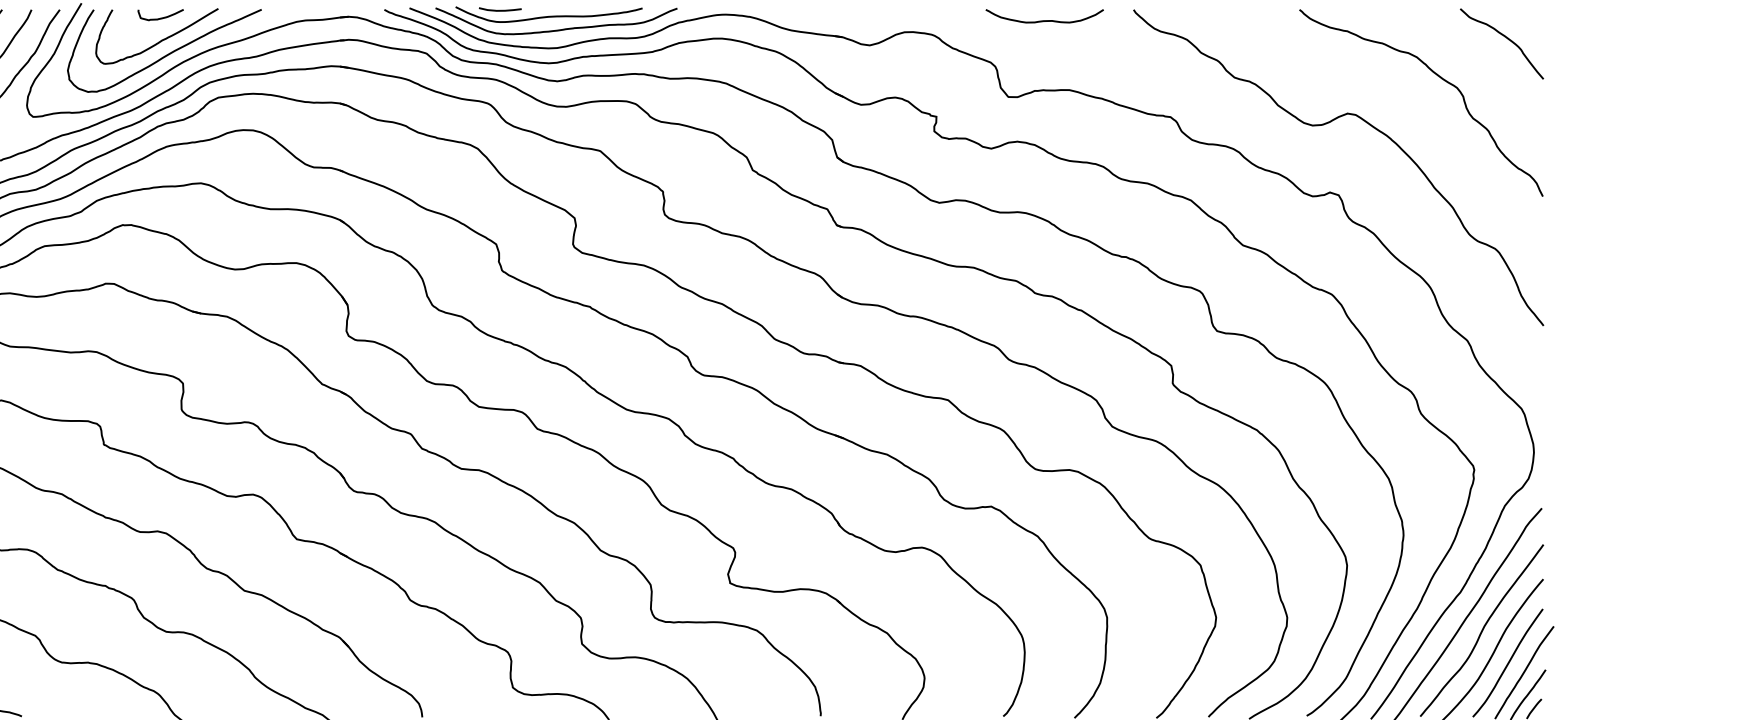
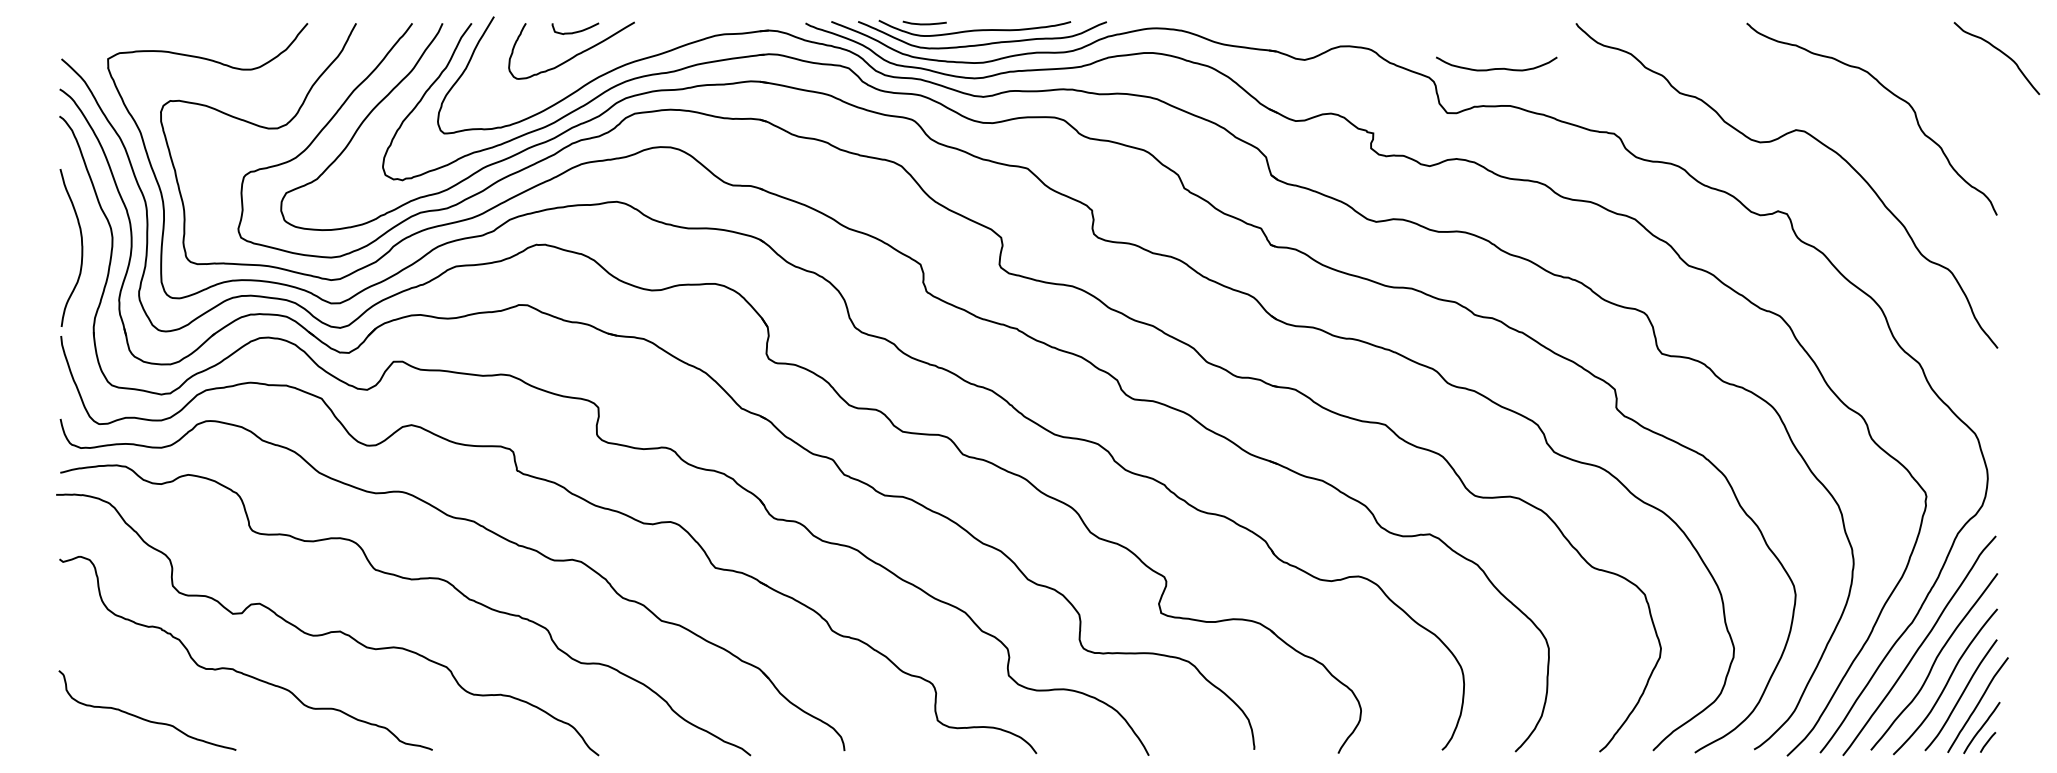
curve: (1044, 20) -> (1496, 68), moved
curve: (1505, 38) -> (2000, 52), moved
curve: (167, 53) -> (582, 68), removed

